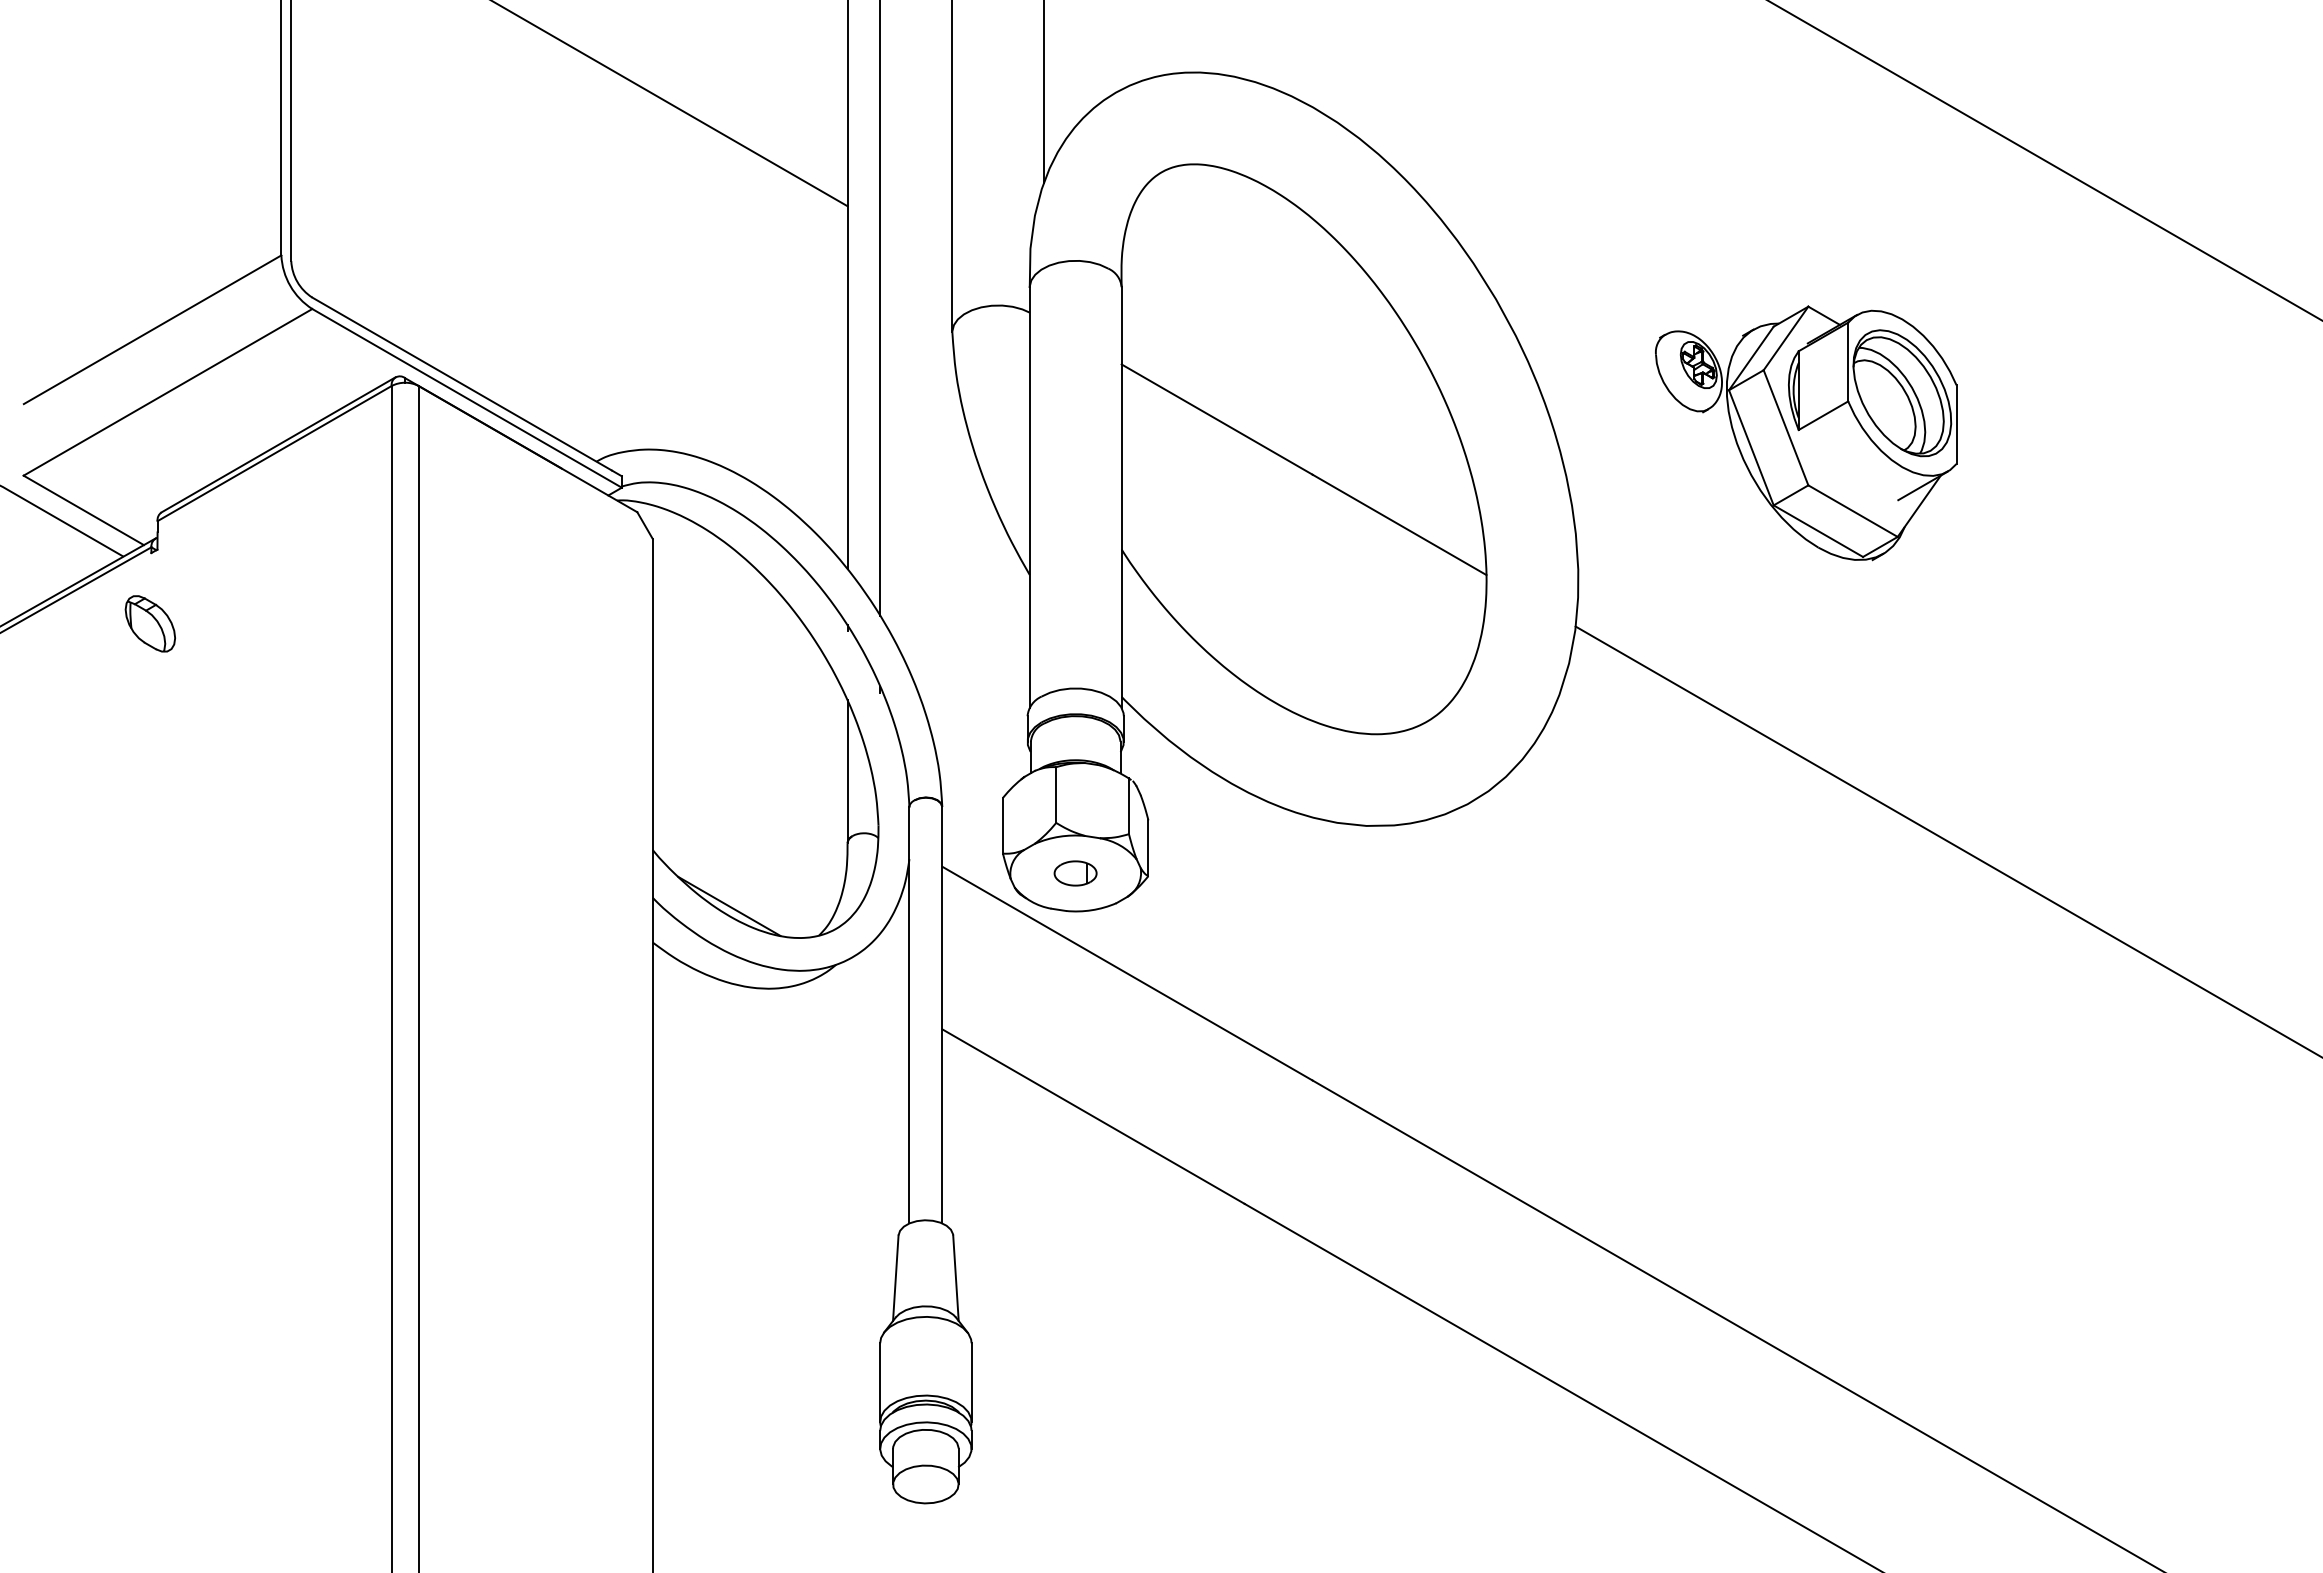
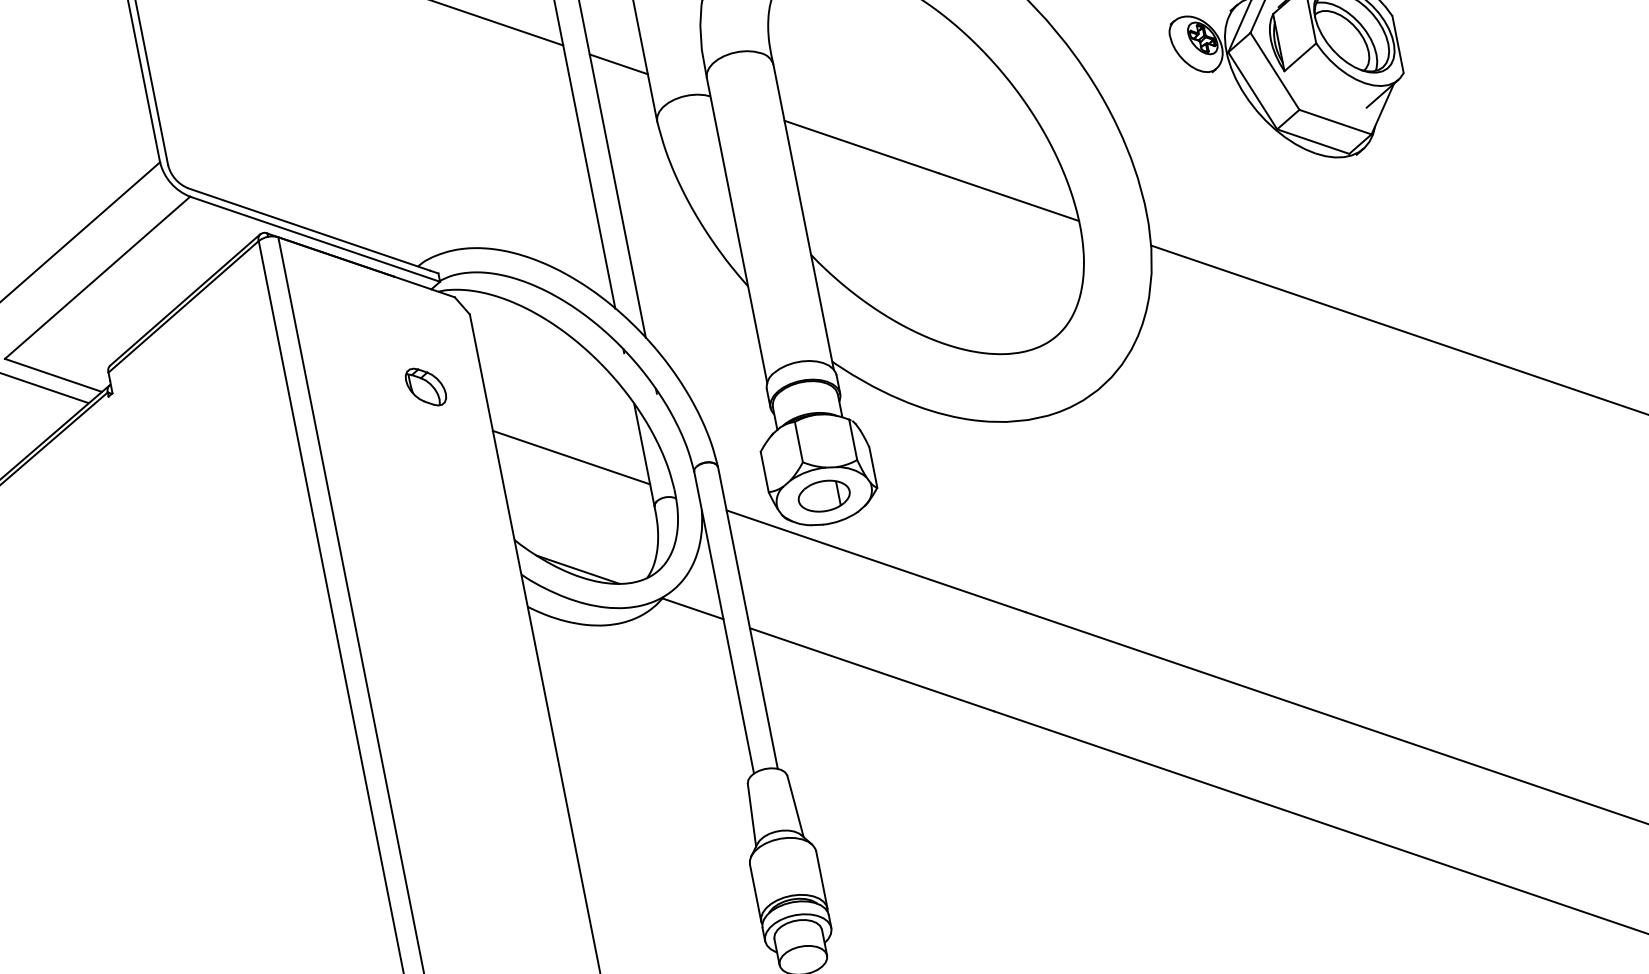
line: (916, 245) -> (618, 64), added
part: (149, 623) -> (425, 386), moved
line: (749, 755) -> (570, 457), added
part: (1075, 873) -> (824, 496), size x1.67
line: (871, 988) -> (692, 608), added

